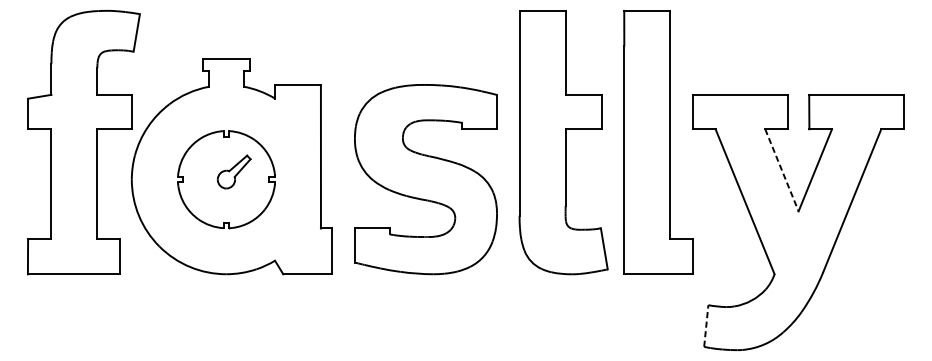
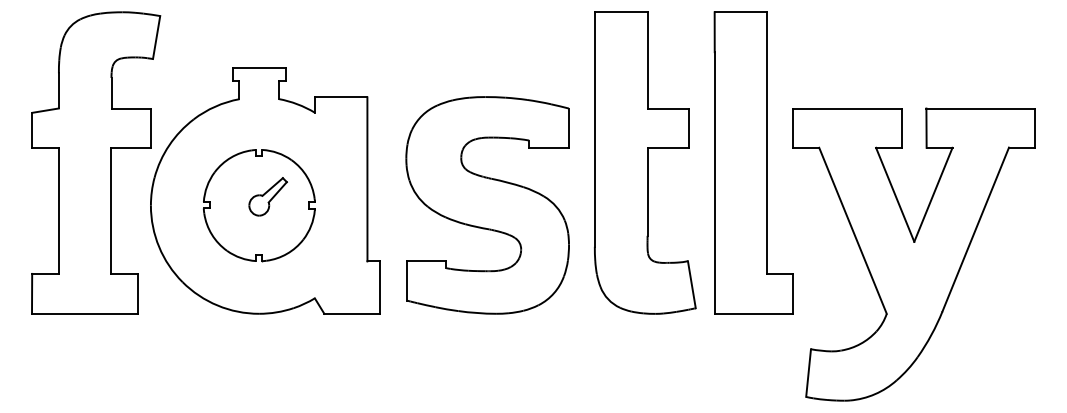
line: (782, 170) -> (895, 194), dashed -> solid
line: (706, 326) -> (808, 373), dashed -> solid

